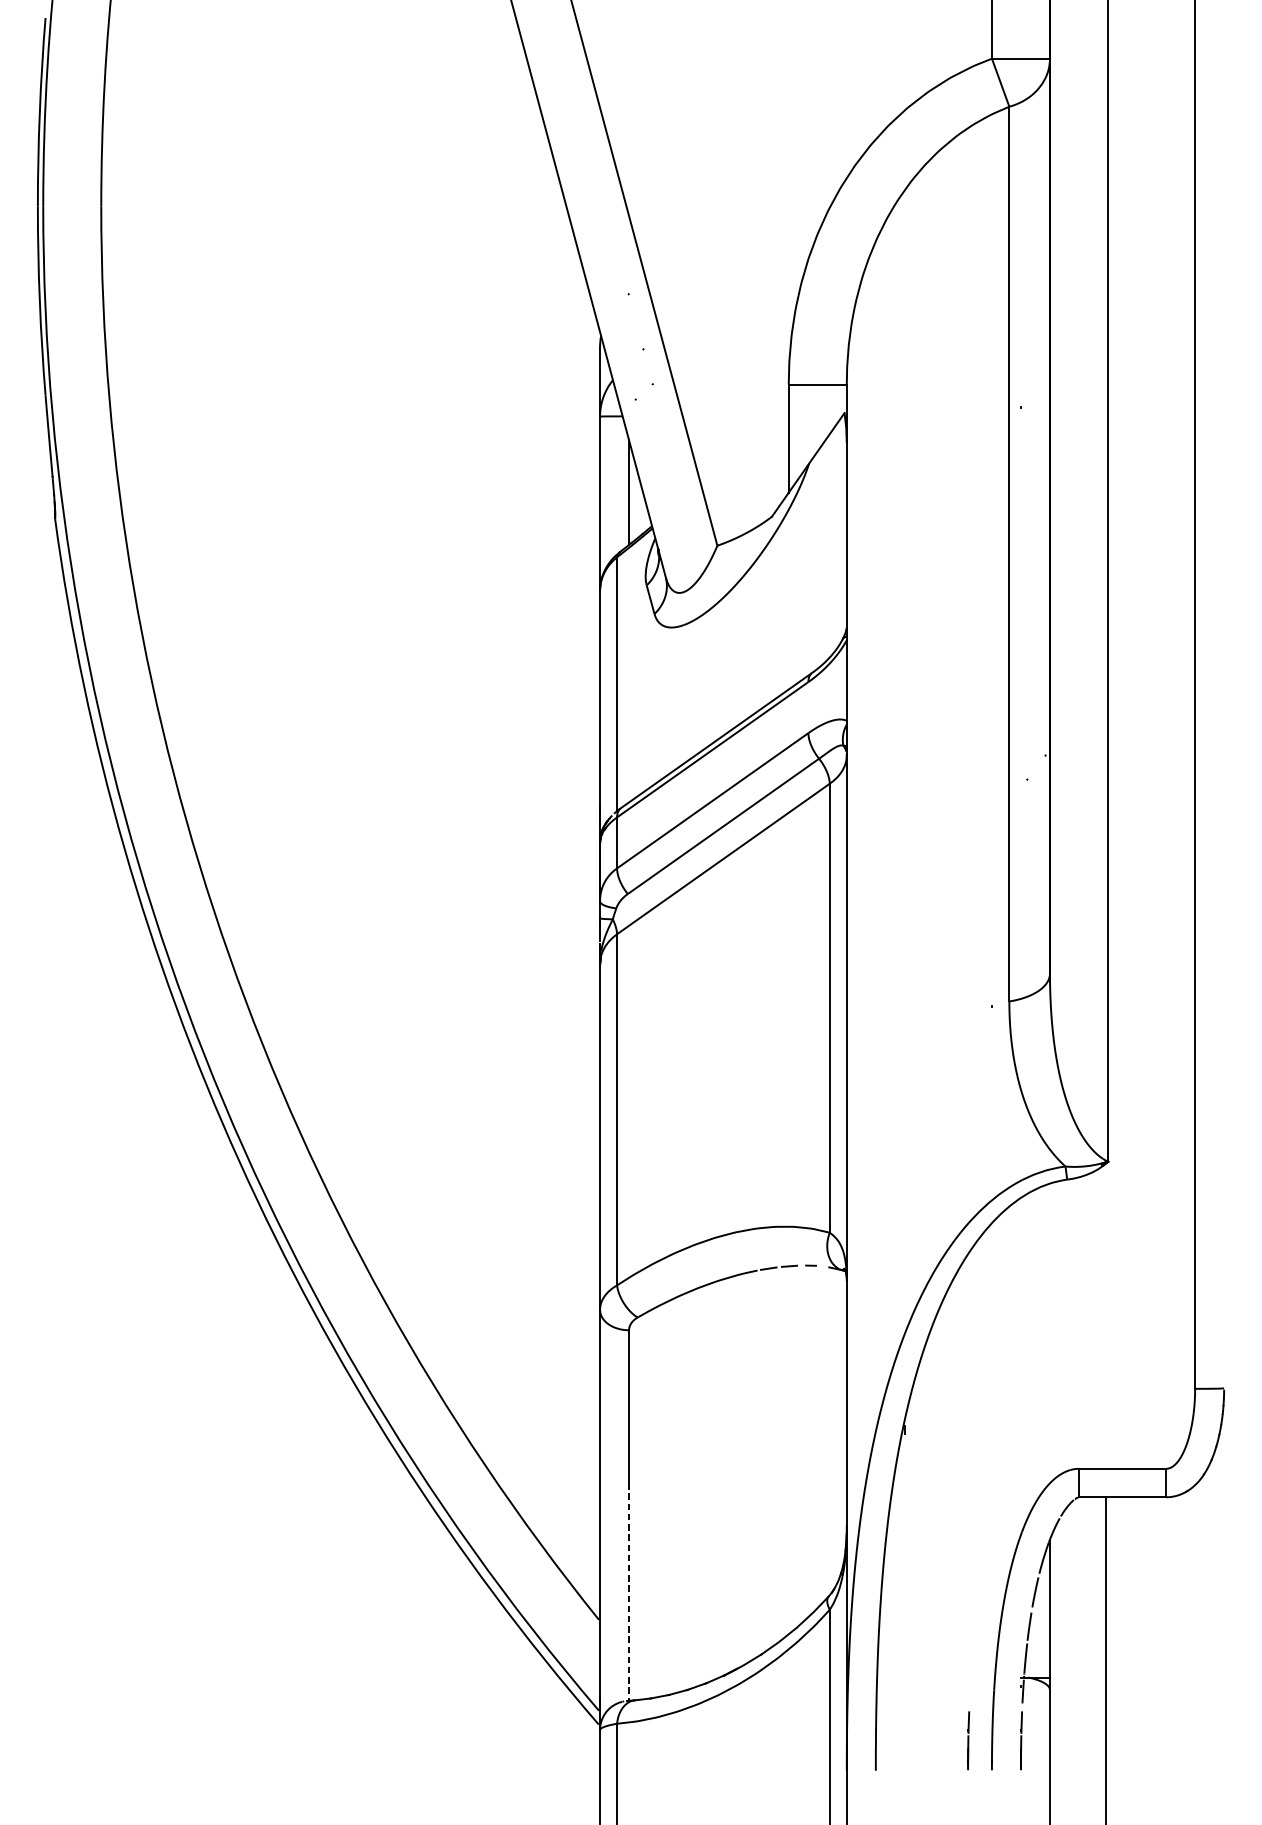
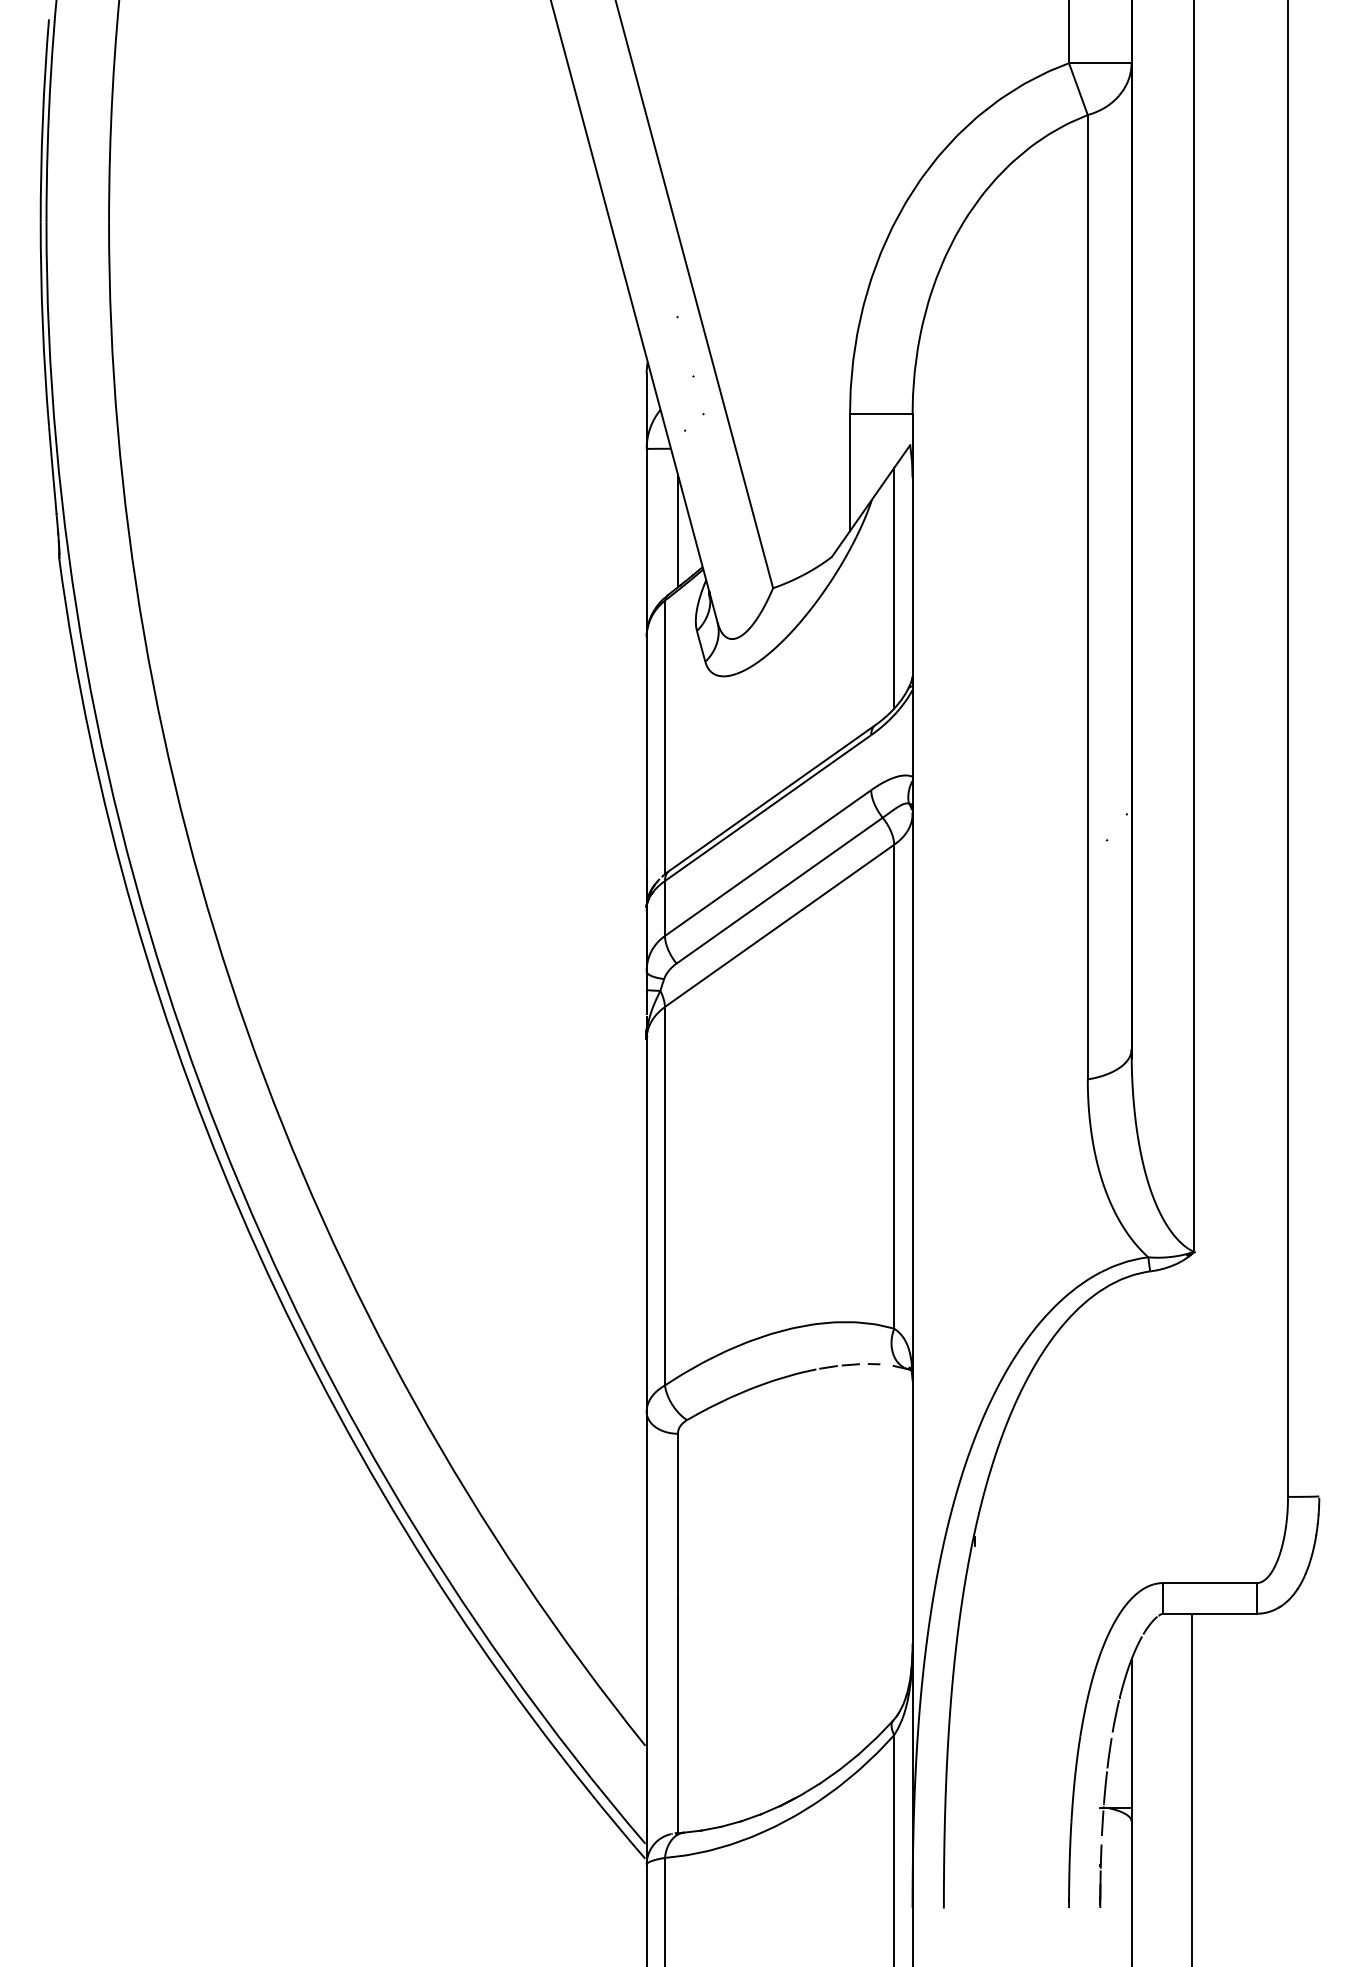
line: (830, 545) -> (894, 587), added
line: (628, 1592) -> (677, 1716), dashed -> solid
line: (968, 1740) -> (1043, 1875), removed

